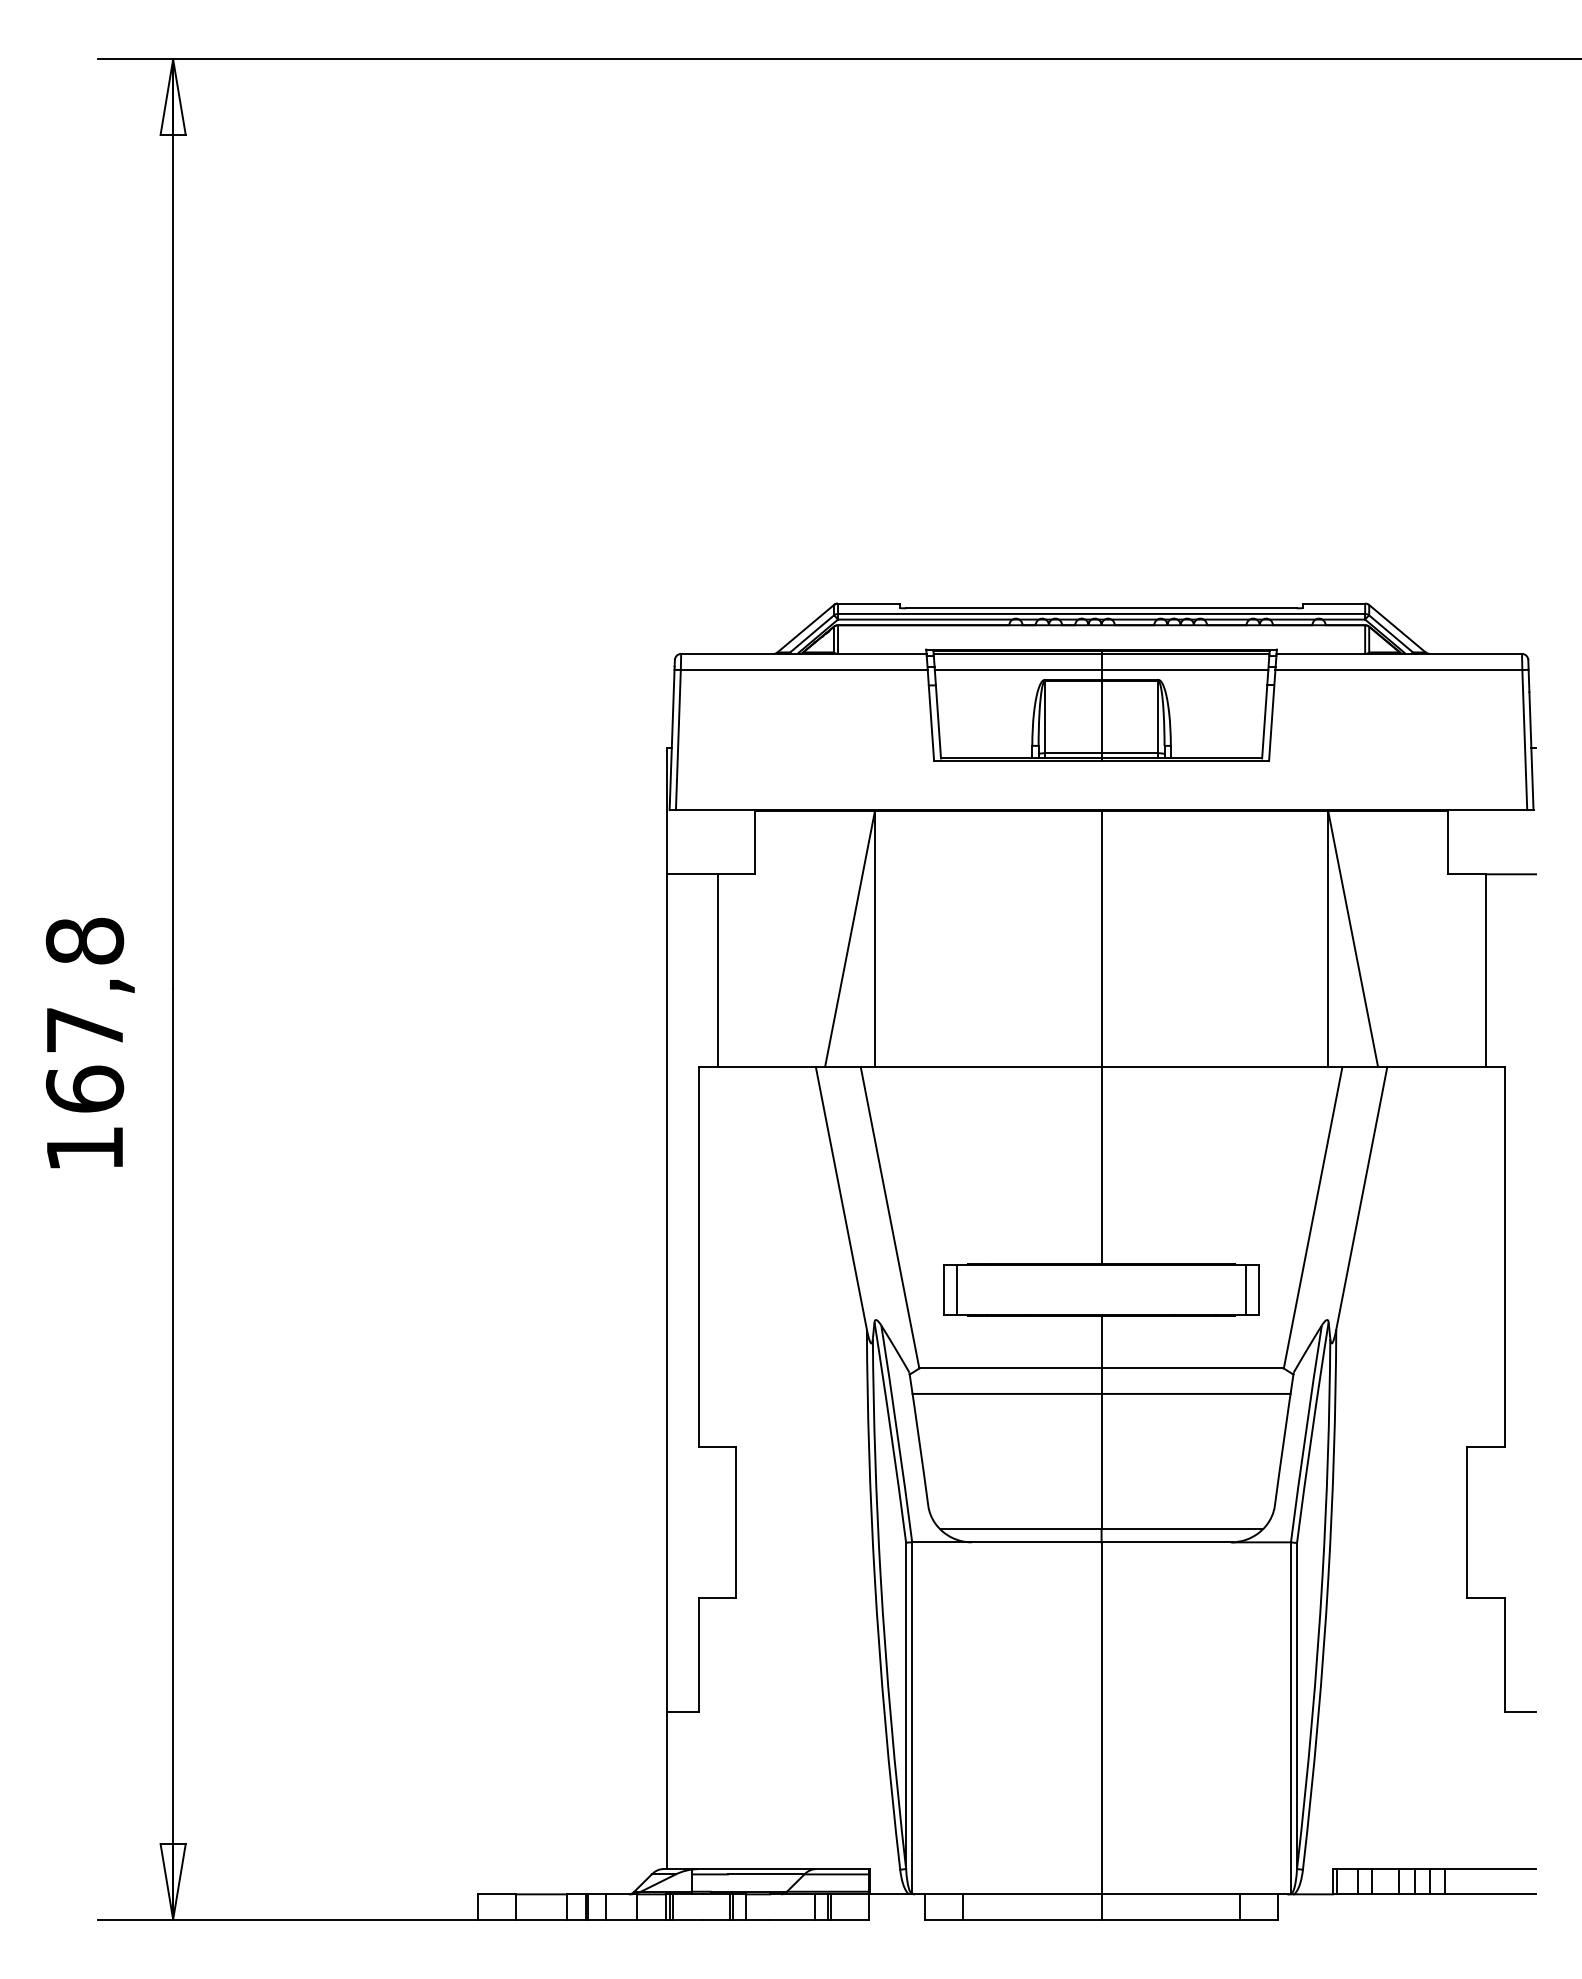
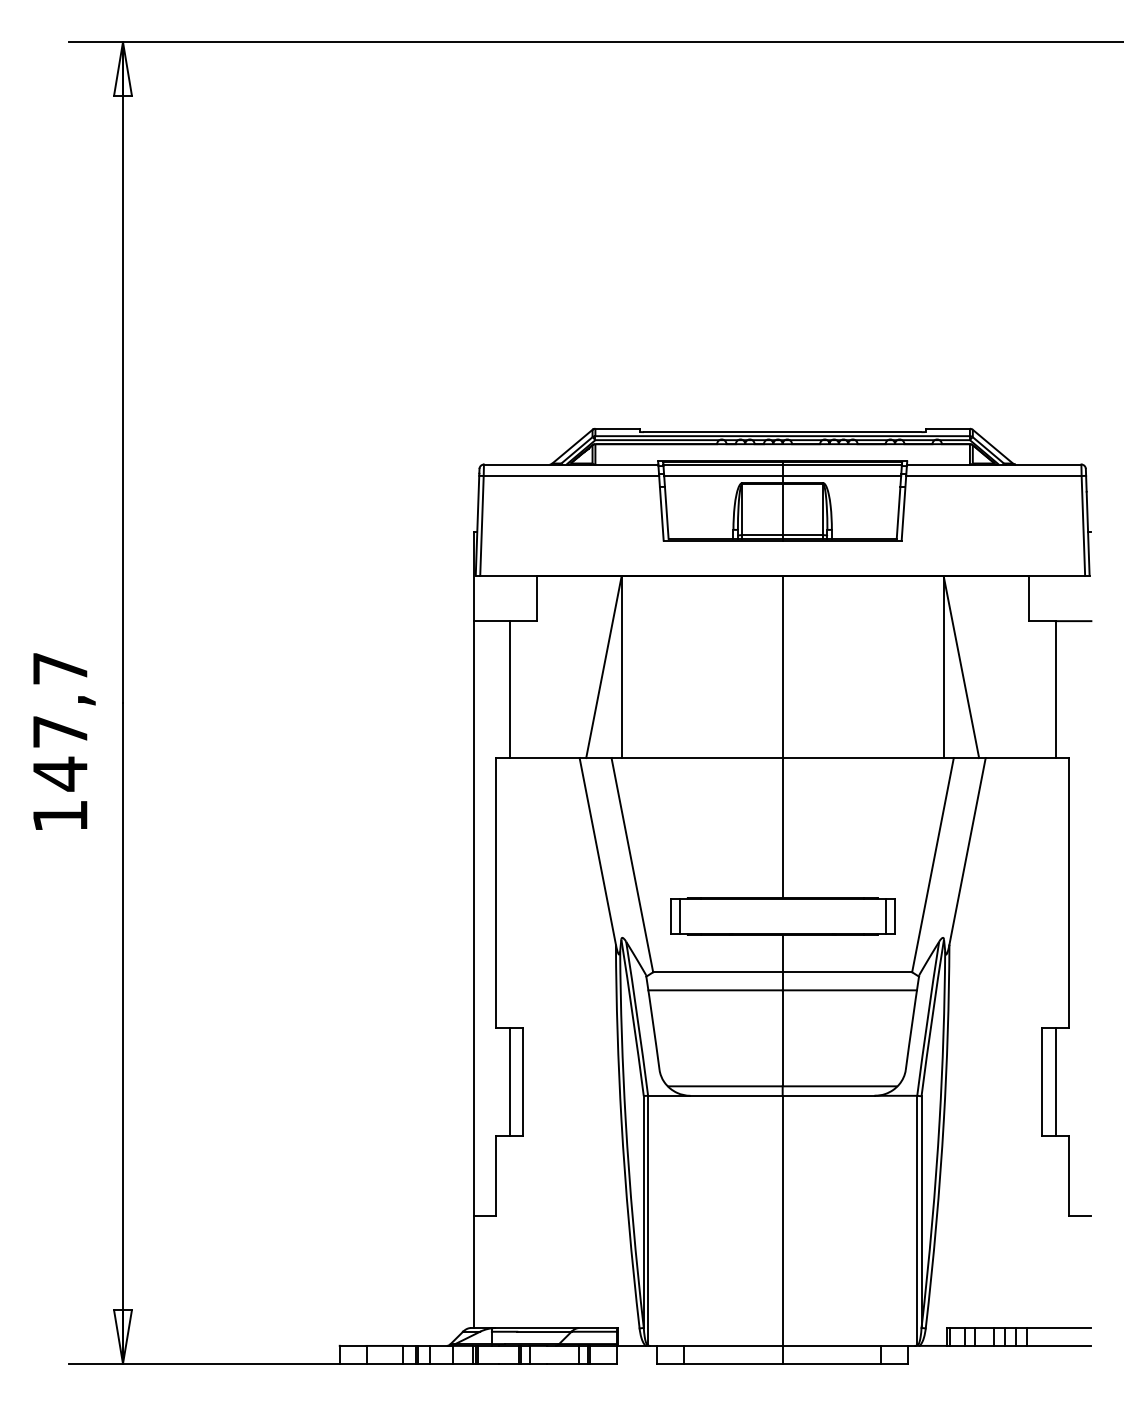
text: (85, 1015) -> (60, 721), 167,8 -> 147,7
line: (717, 1522) -> (509, 1081), added
line: (1485, 1522) -> (1055, 1081), added

